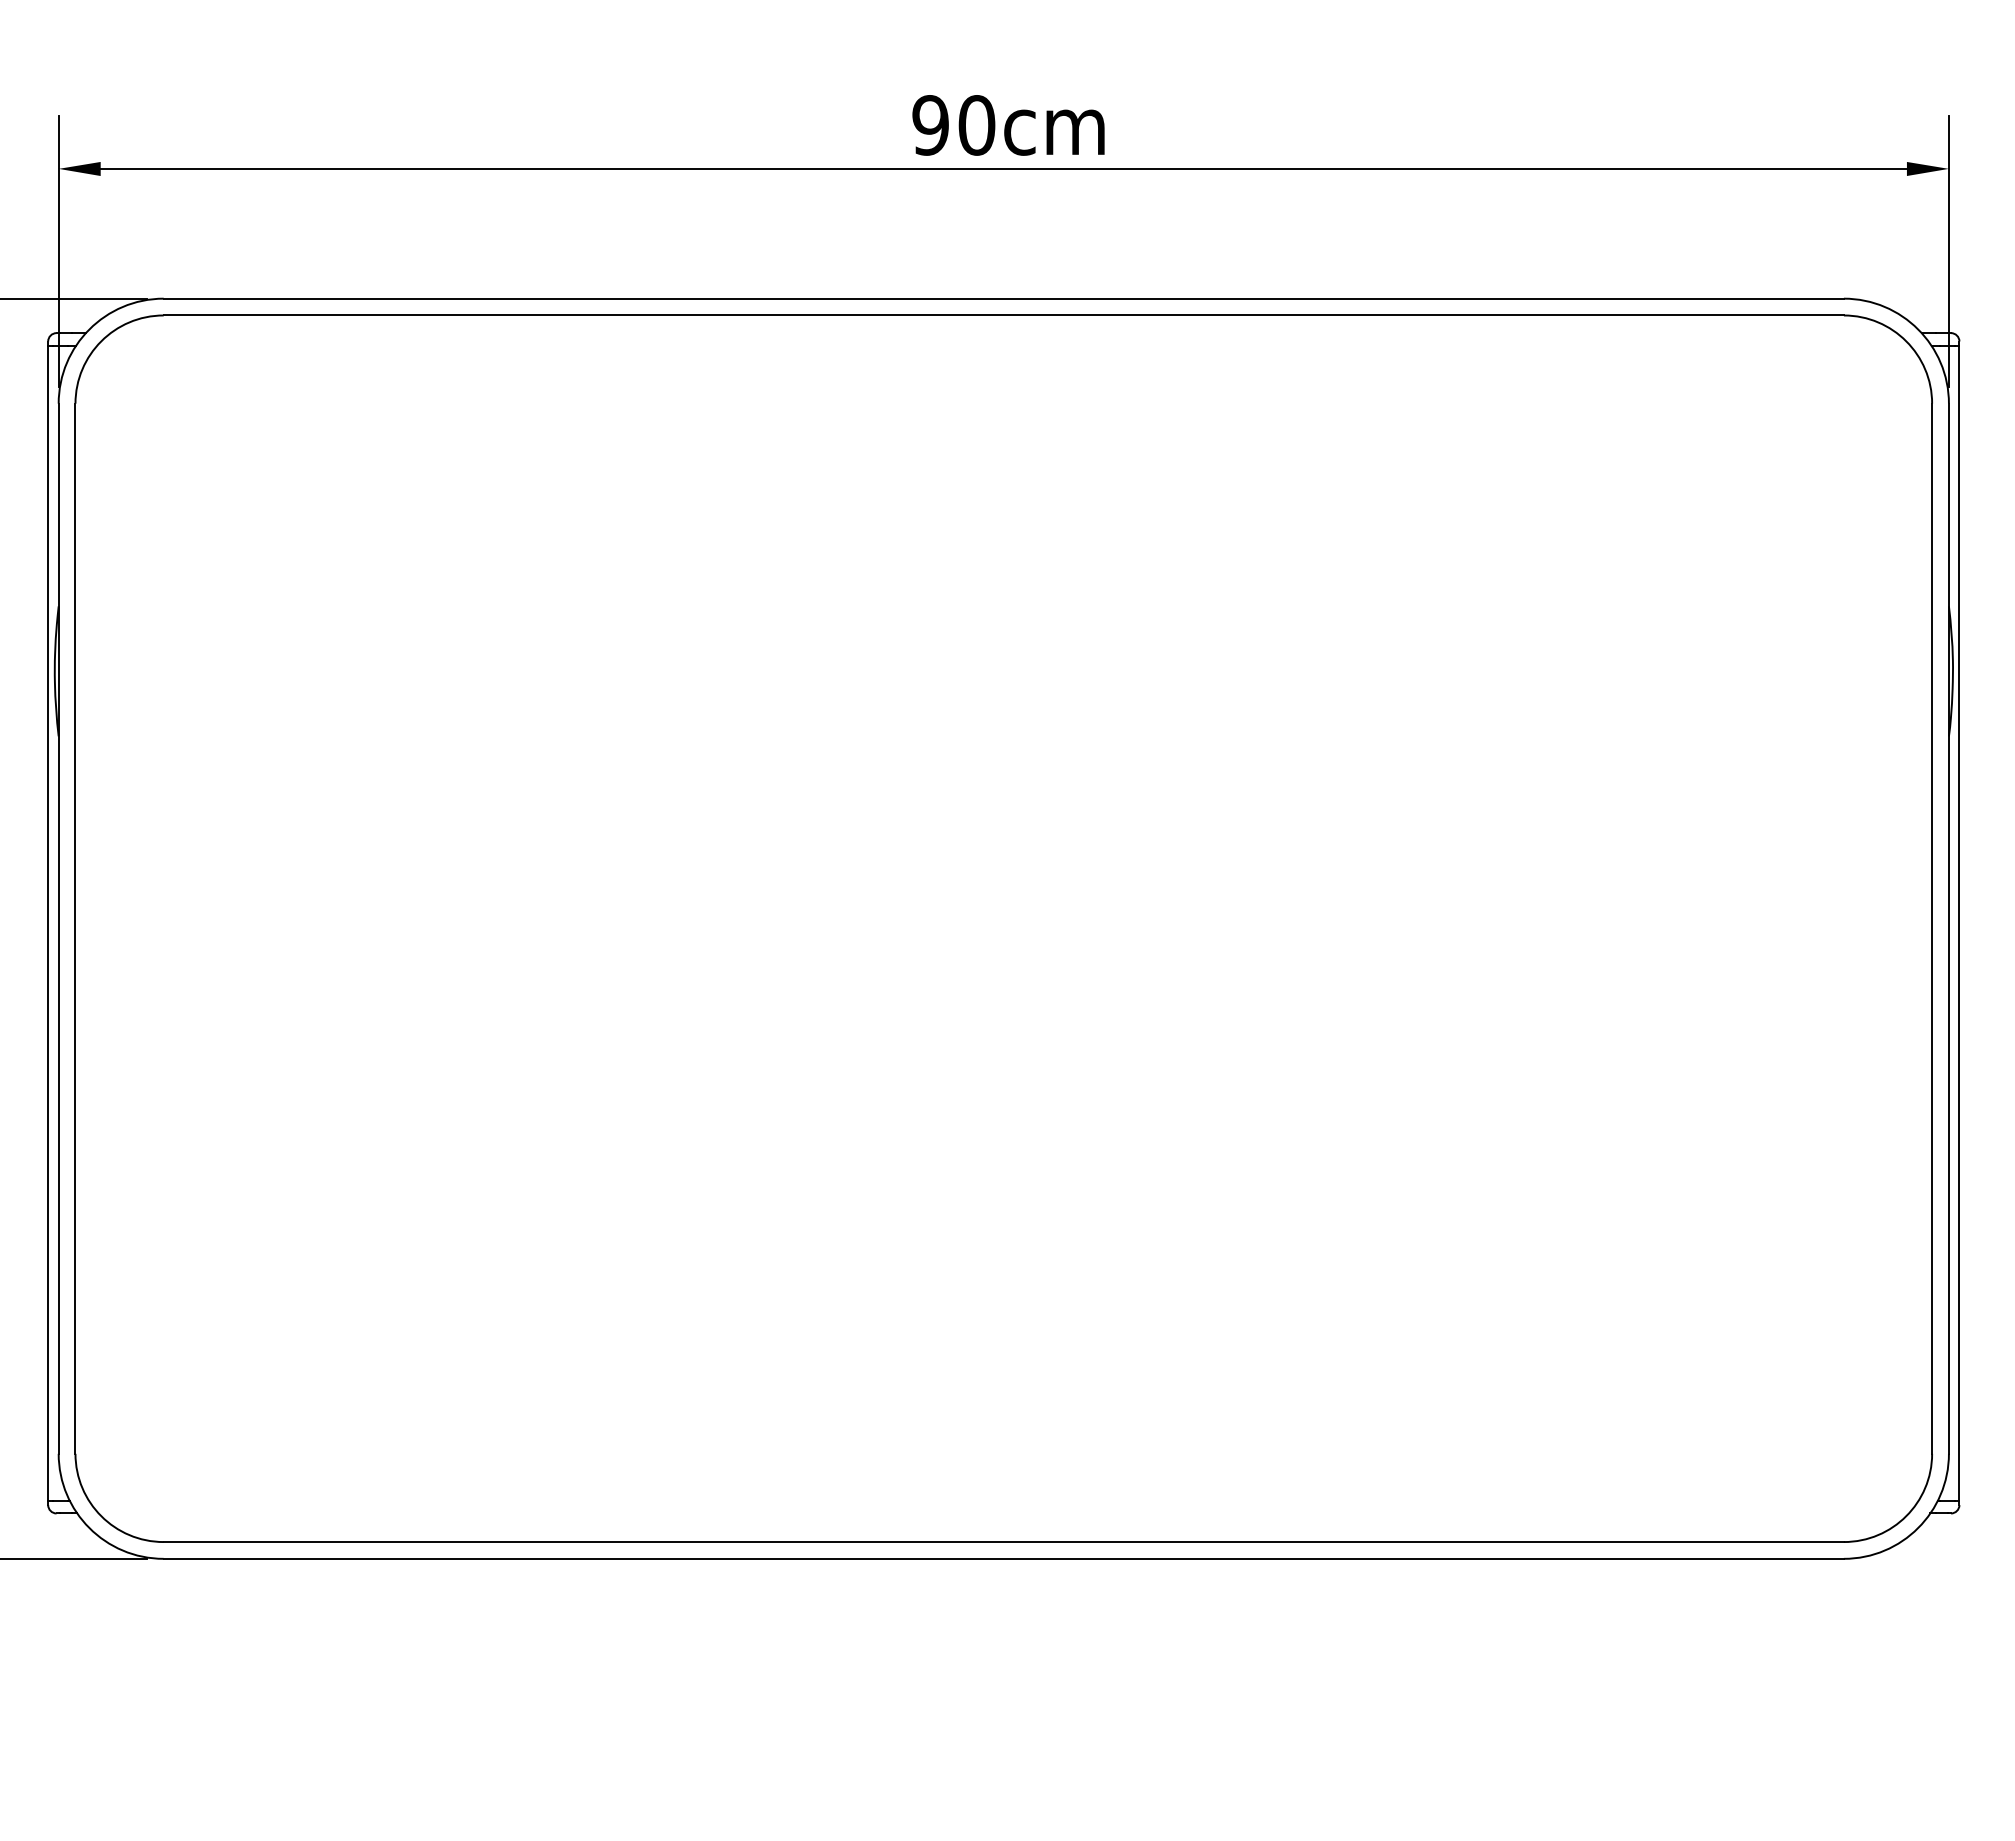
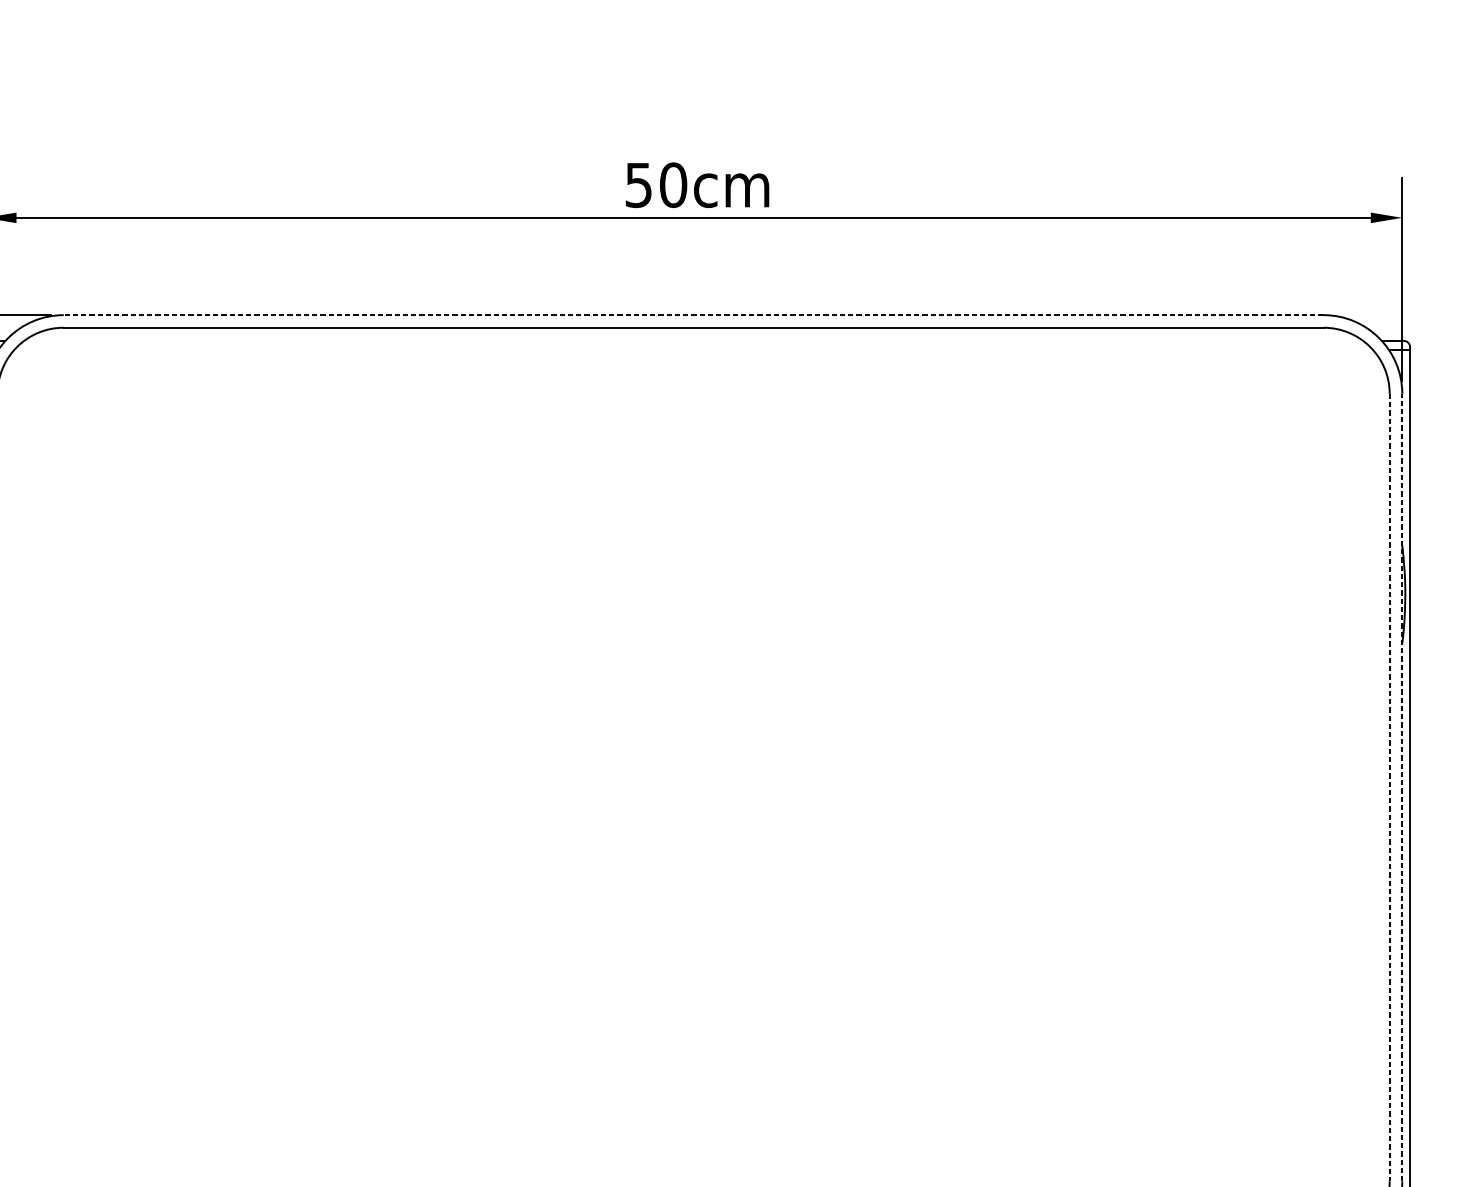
text: (930, 125) -> (638, 185), 90cm -> 50cm
line: (1003, 298) -> (693, 315), solid -> dashed
line: (1948, 928) -> (1401, 787), solid -> dashed
line: (1932, 929) -> (1389, 788), solid -> dashed

